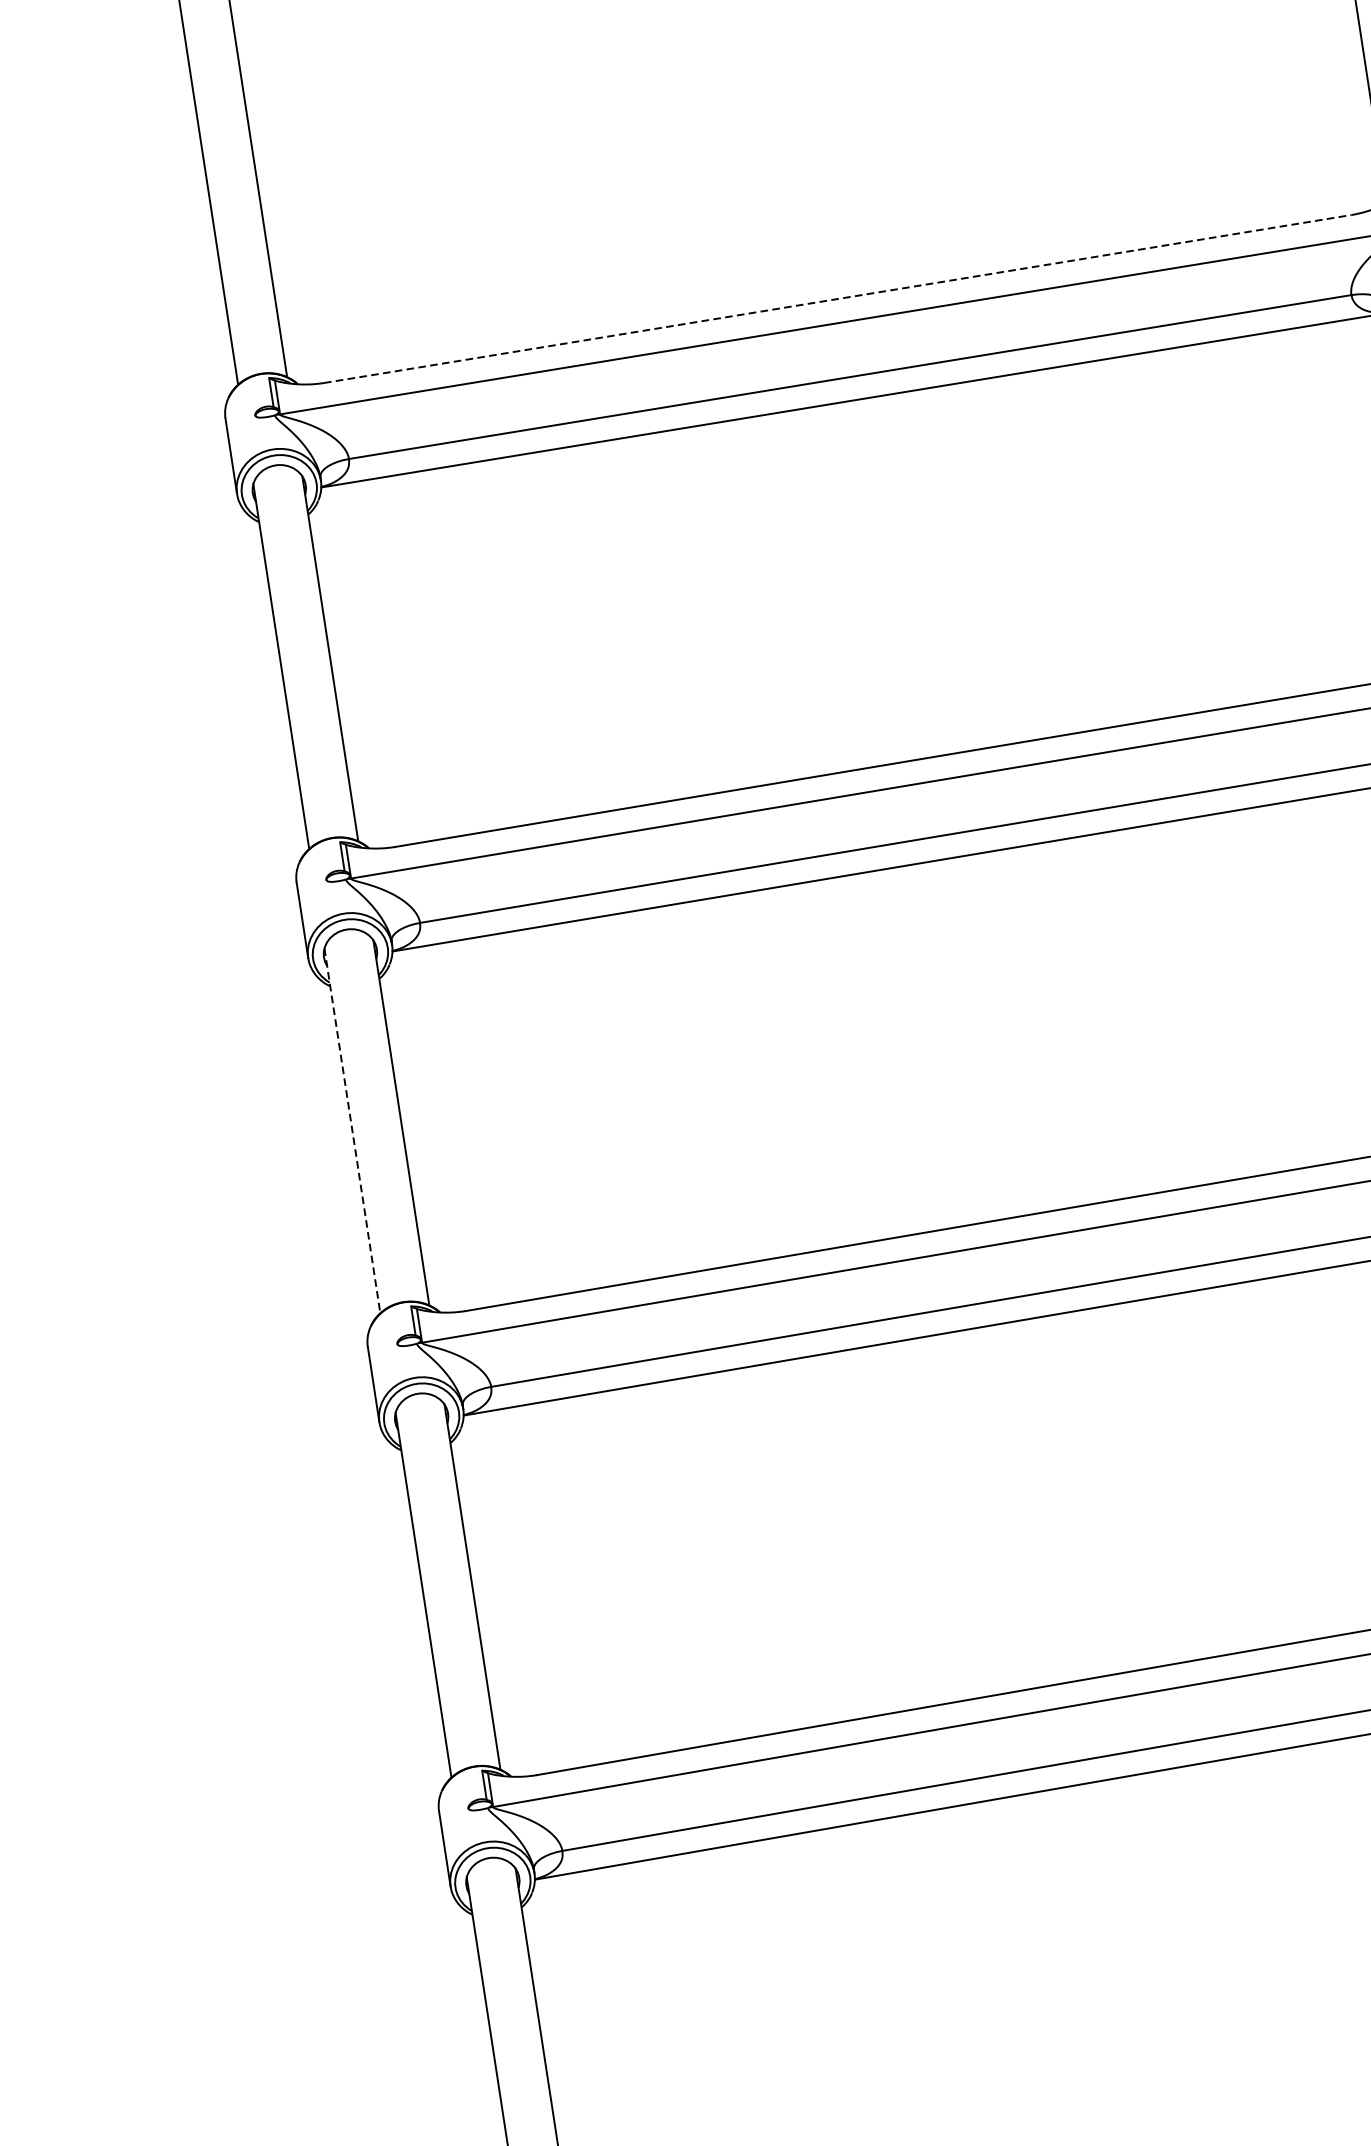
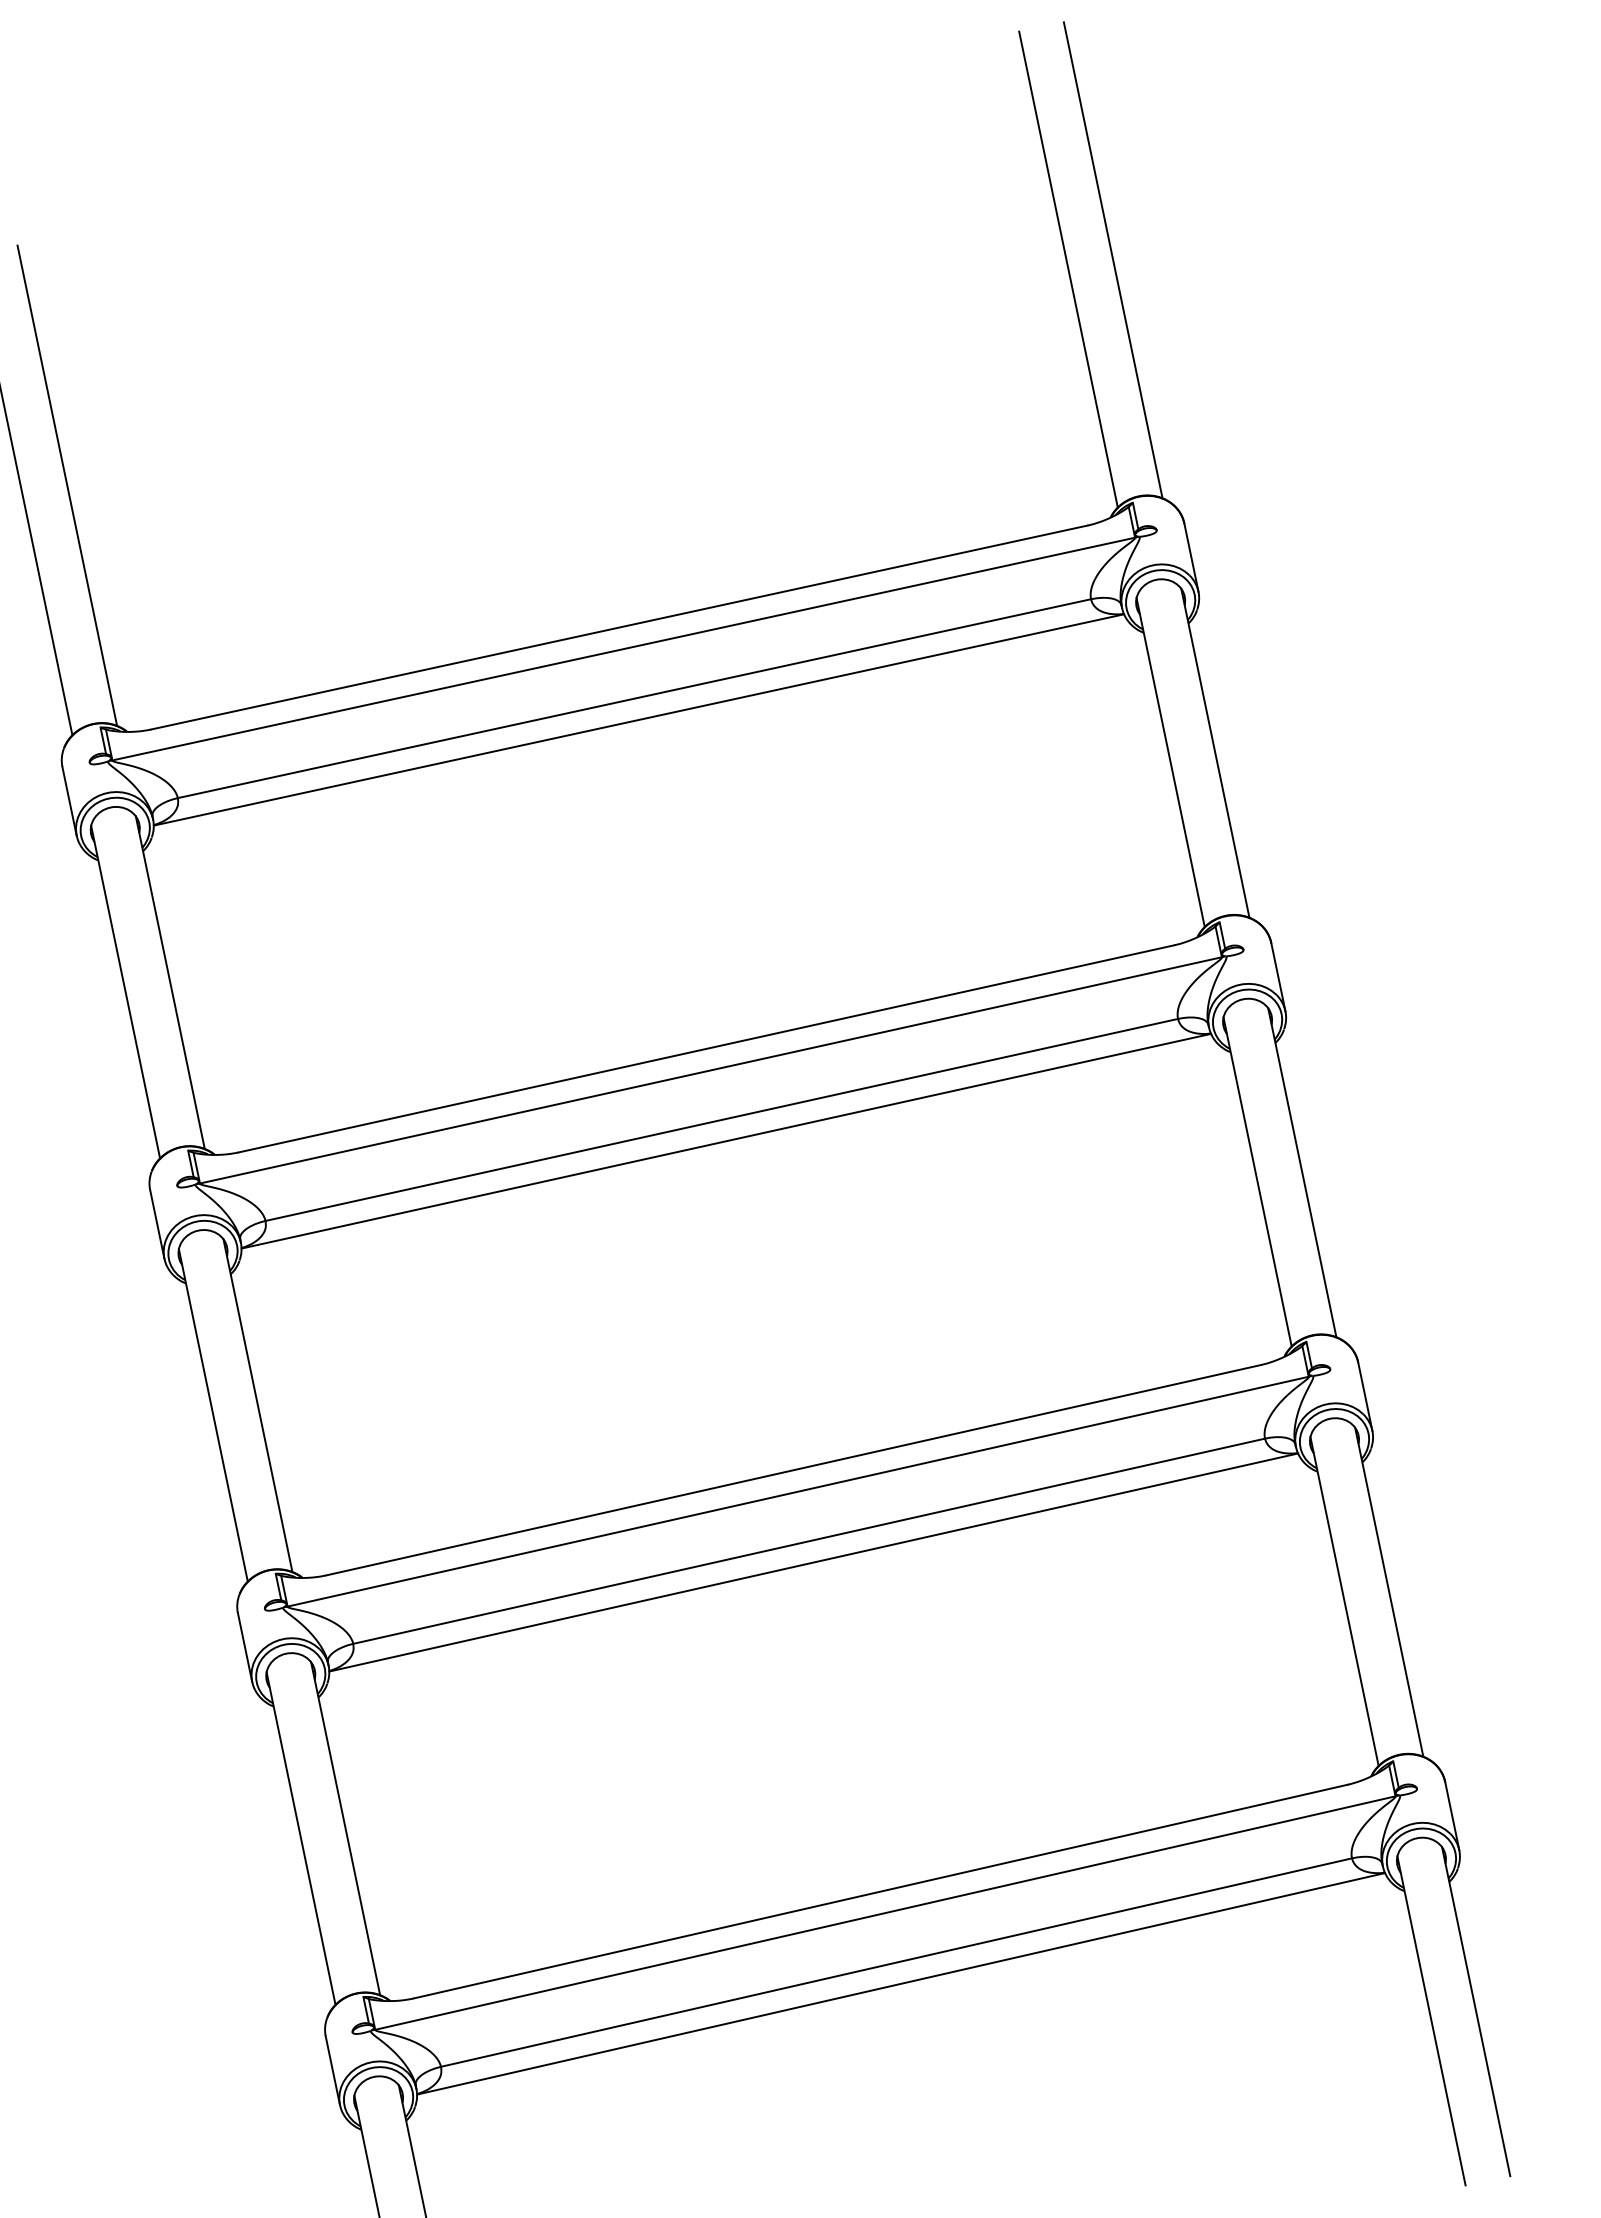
line: (838, 298) -> (619, 627), dashed -> solid
line: (352, 1131) -> (213, 1415), dashed -> solid

